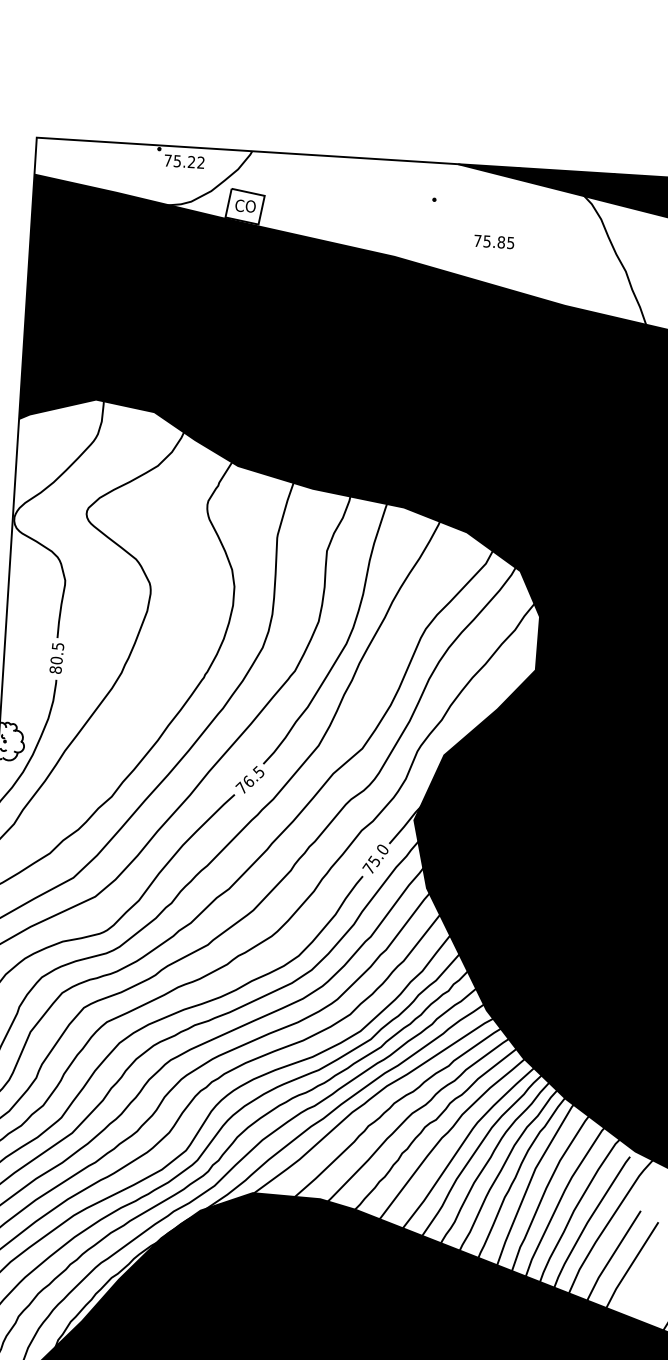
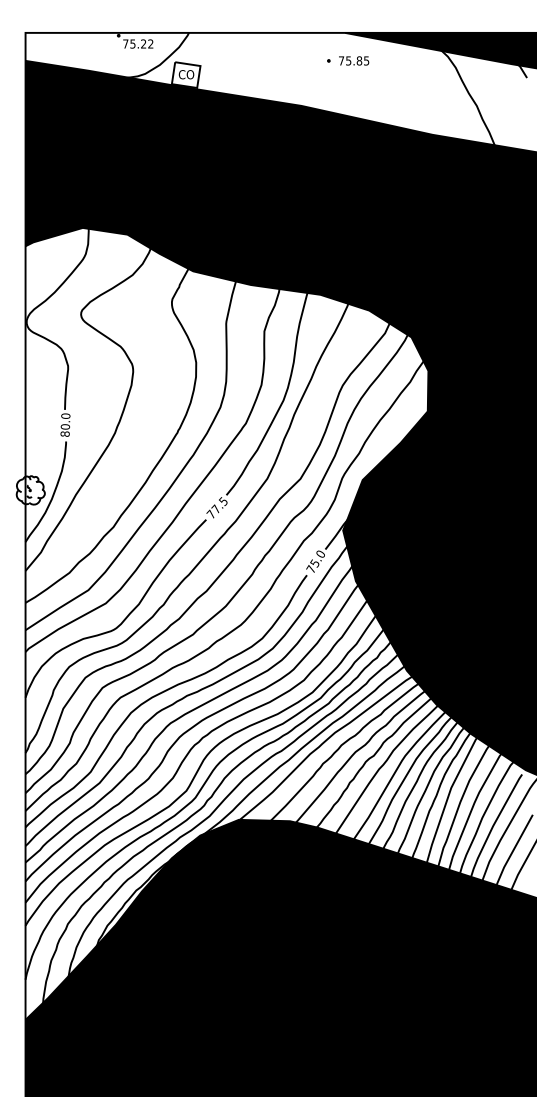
text: (494, 241) -> (354, 60), moved
text: (57, 645) -> (65, 415), 80.5 -> 80.0
text: (247, 780) -> (215, 508), 76.5 -> 77.5

